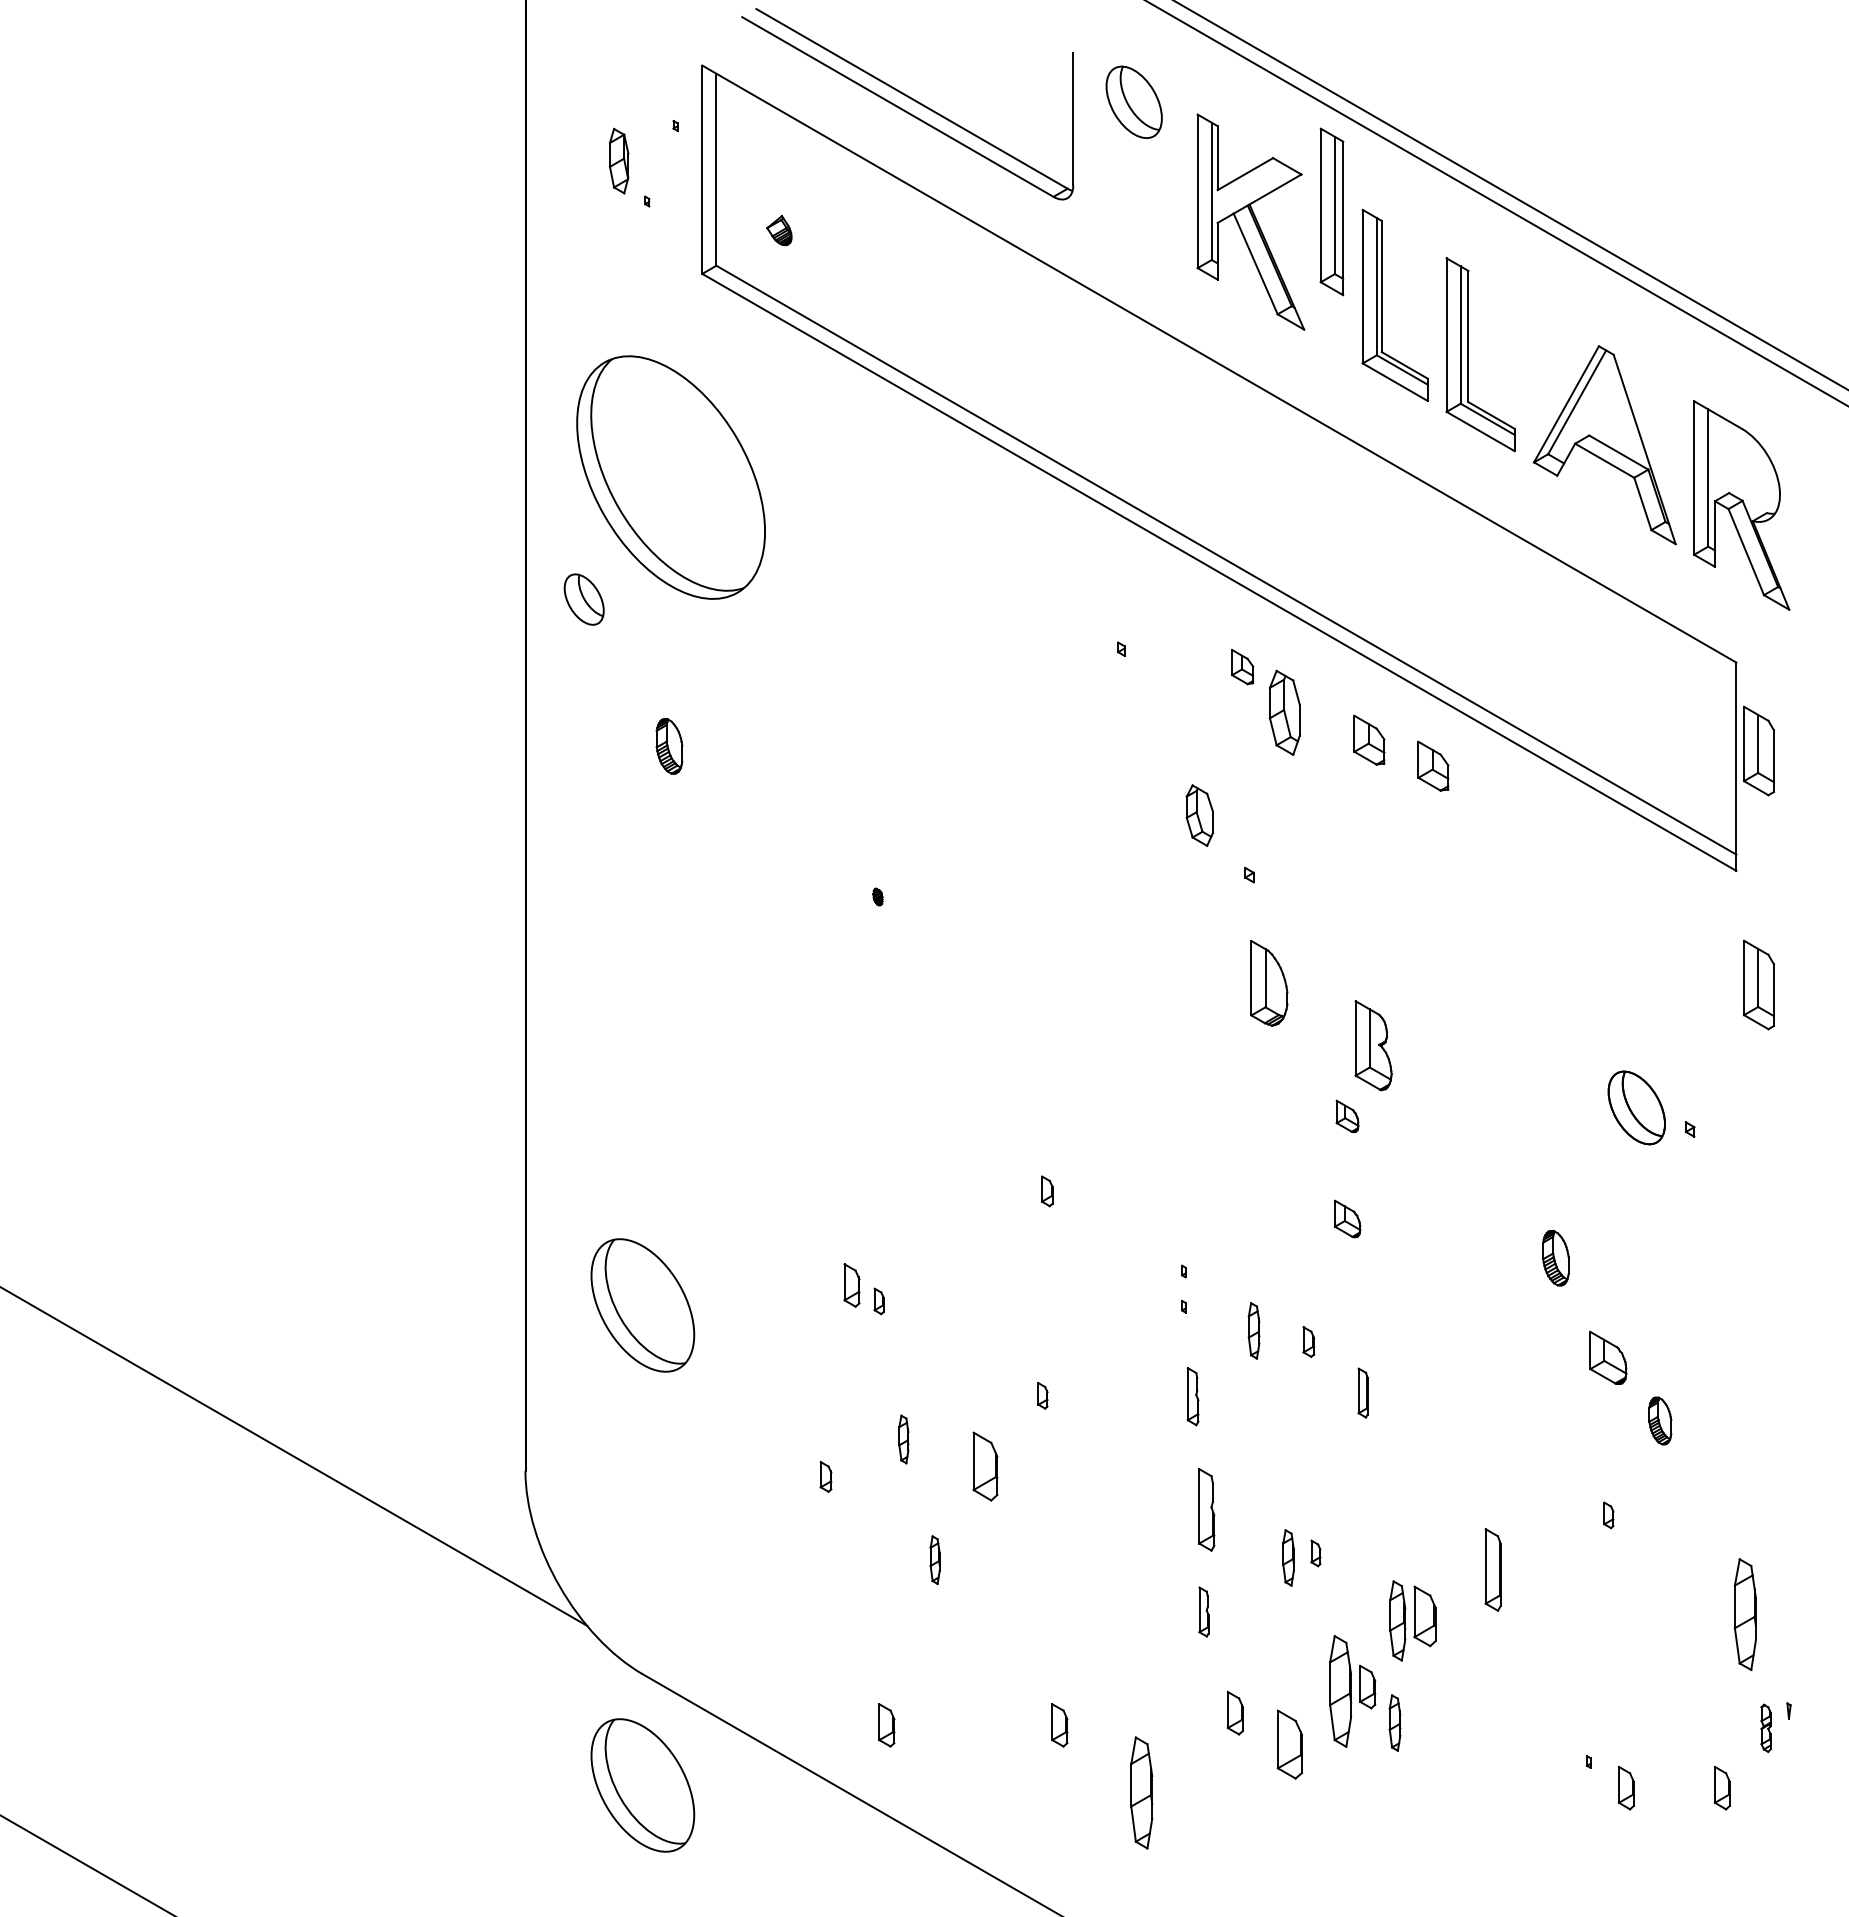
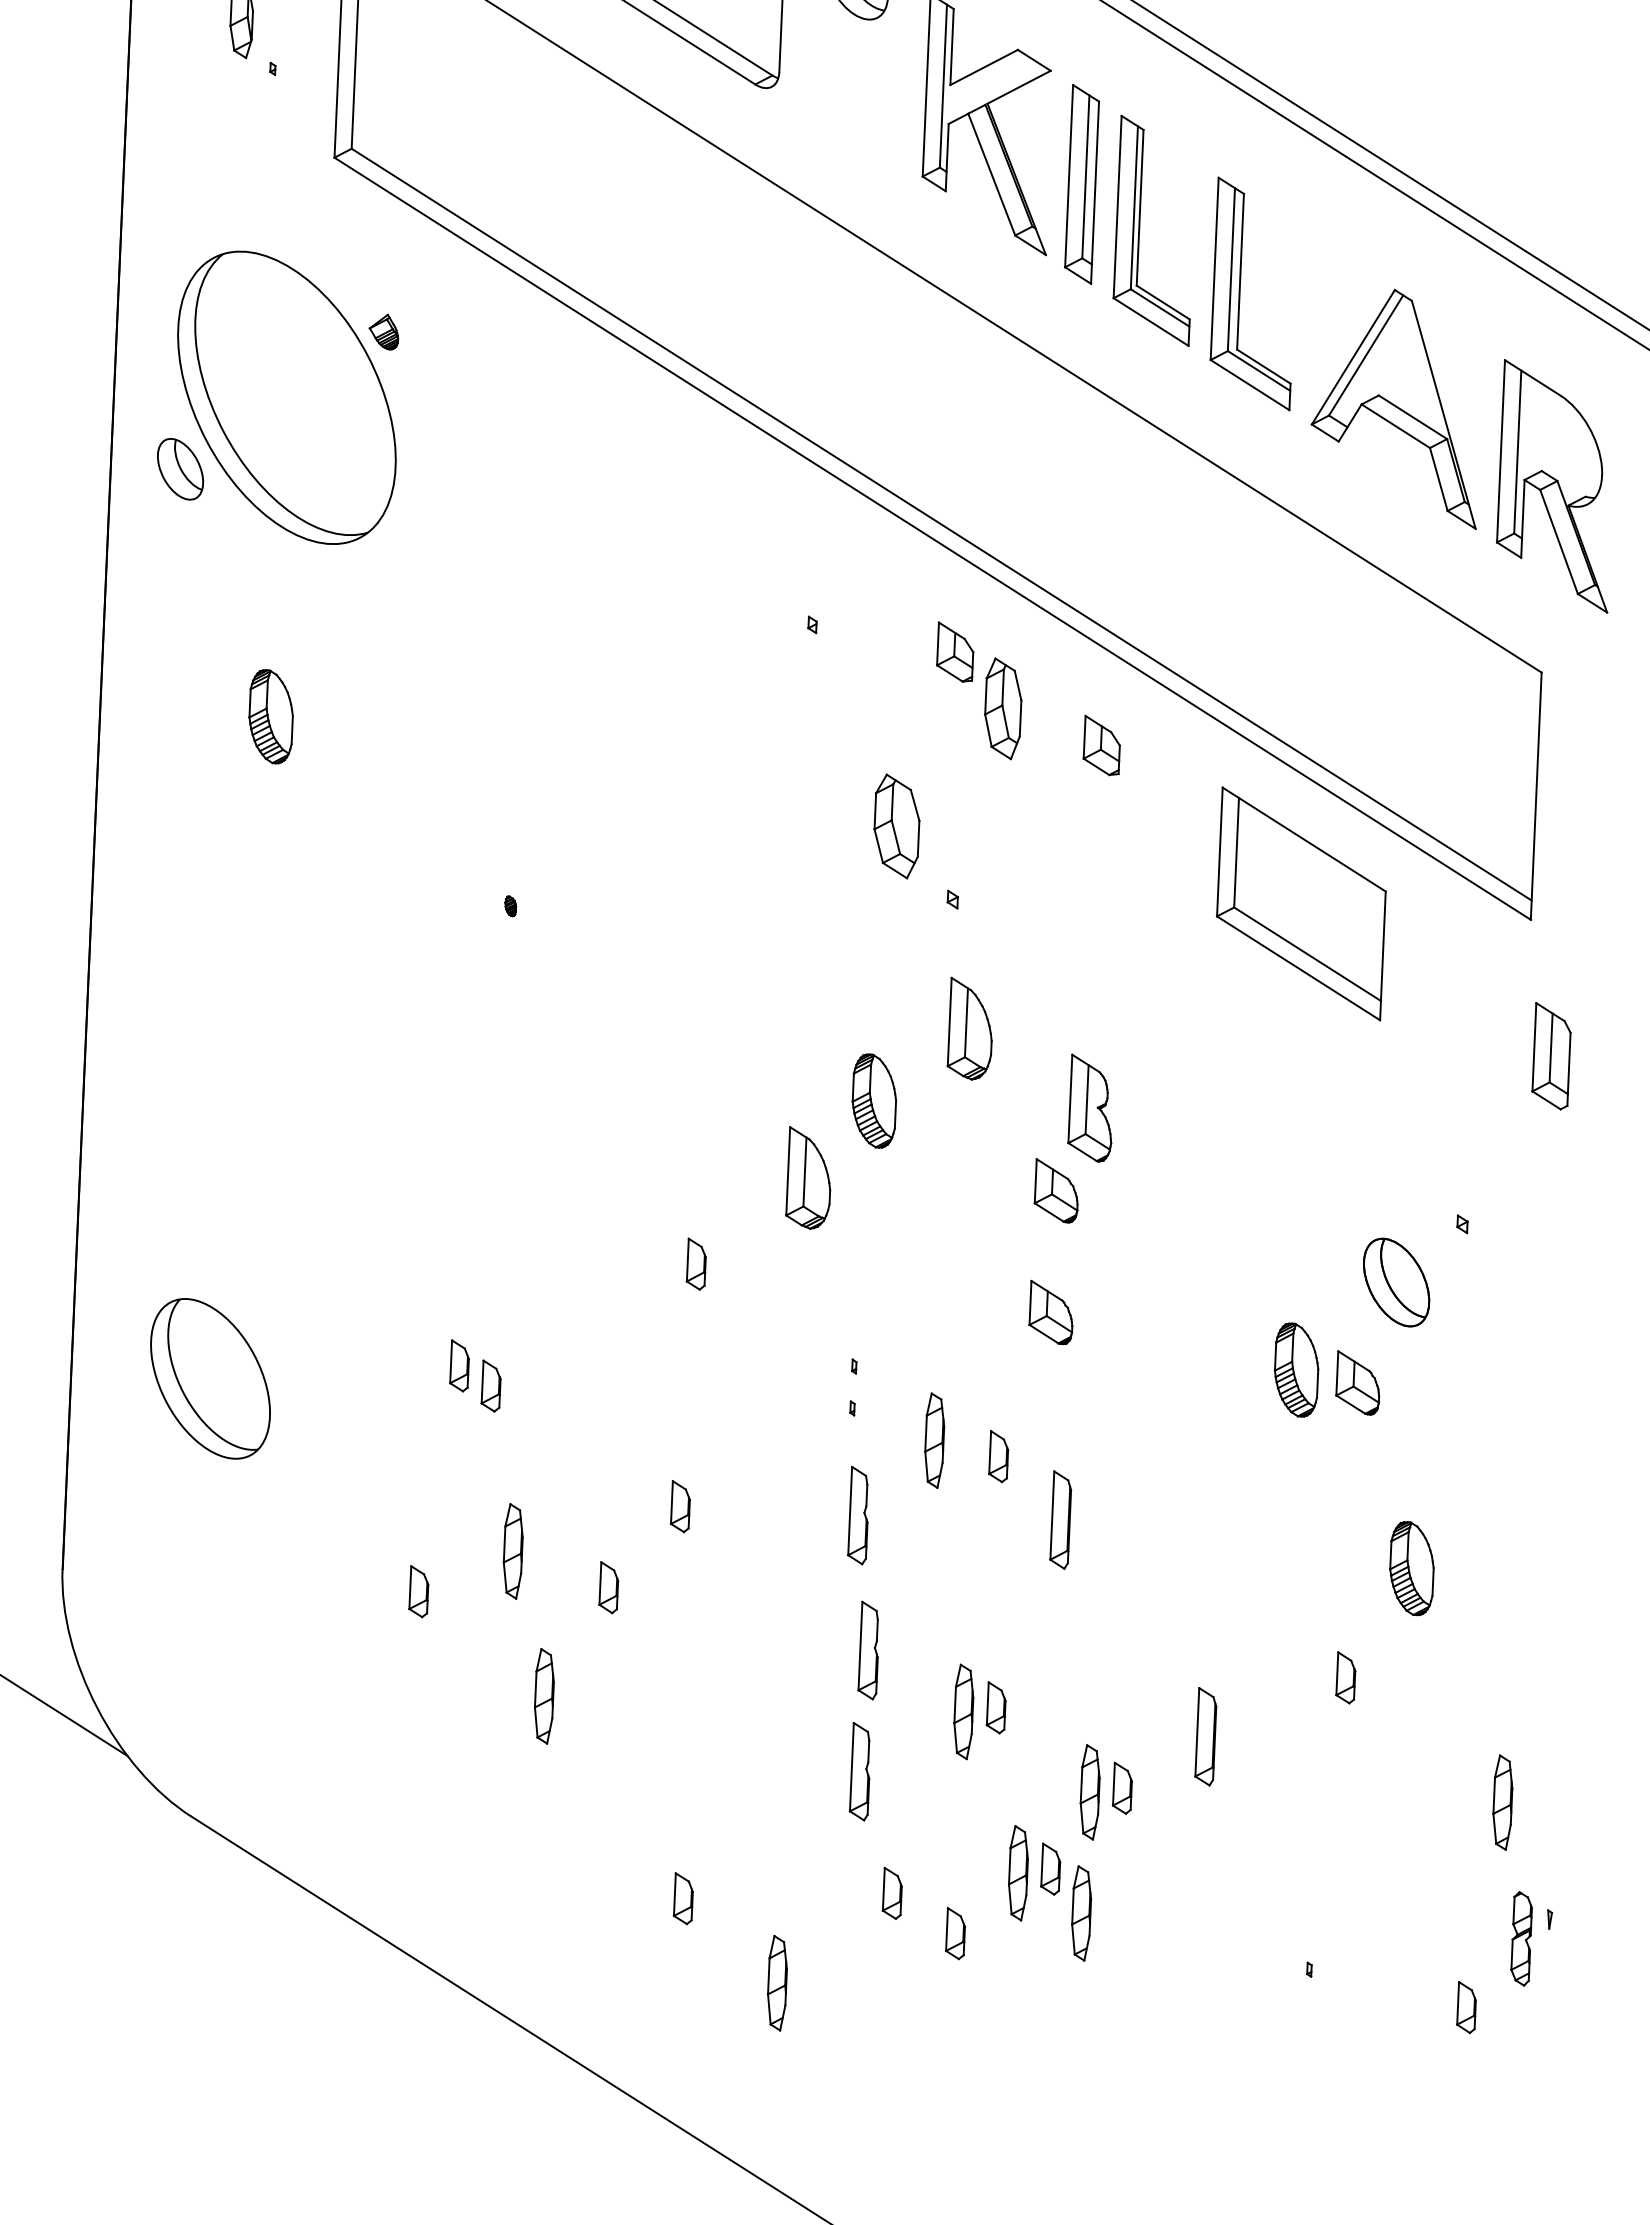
part: (1331, 211) -> (1081, 183), moved
part: (779, 230) -> (384, 331), moved
part: (583, 599) -> (179, 469), moved
part: (1242, 666) -> (955, 651), size x1.43
part: (669, 746) -> (271, 716), size x1.43
part: (1758, 750) -> (1563, 778), removed
part: (1433, 765) -> (1176, 779), removed
part: (1199, 815) -> (896, 826), size x1.43
part: (1542, 865) -> (1300, 903), added
part: (1190, 1047) -> (873, 1101), added
part: (1636, 1107) -> (1396, 1282), moved
part: (1138, 1114) -> (808, 1177), added
part: (1347, 1116) -> (1056, 1191), size x1.67
part: (1046, 1191) -> (695, 1264), size x1.43
part: (1347, 1218) -> (1051, 1312), size x1.43
part: (1555, 1258) -> (1296, 1370), size x1.43
part: (878, 1301) -> (490, 1386), size x1.67
part: (1253, 1330) -> (933, 1440), size x1.43
part: (1308, 1341) -> (998, 1456), size x1.43
part: (1608, 1357) -> (1358, 1382), moved
part: (1362, 1392) -> (1060, 1519), size x1.67
part: (1042, 1395) -> (680, 1506), size x1.67
part: (1192, 1396) -> (858, 1515), size x1.43
part: (1660, 1420) -> (1412, 1568), size x1.67
part: (903, 1439) -> (512, 1551), size x1.67
part: (985, 1466) -> (608, 1587), size x0.62
part: (825, 1476) -> (418, 1591), size x1.43
part: (1608, 1515) -> (1345, 1678), size x1.67
part: (1315, 1553) -> (995, 1708), size x1.67
part: (1288, 1557) -> (963, 1711), size x1.43
part: (934, 1559) -> (543, 1695), size x1.67
part: (1203, 1611) -> (860, 1771), size x1.67
part: (1744, 1613) -> (1501, 1801), size x0.71
part: (1424, 1616) -> (1122, 1788), size x0.71
part: (1339, 1691) -> (1017, 1873), size x0.71
part: (1394, 1722) -> (1080, 1912), size x1.43
part: (886, 1725) -> (477, 1889), removed
part: (1765, 1728) -> (1520, 1939), size x1.67
part: (1289, 1744) -> (955, 1933), size x0.62
part: (642, 1785) -> (185, 1948), removed
part: (1626, 1788) -> (1352, 2003), removed
part: (1141, 1792) -> (777, 1982), size x0.71

